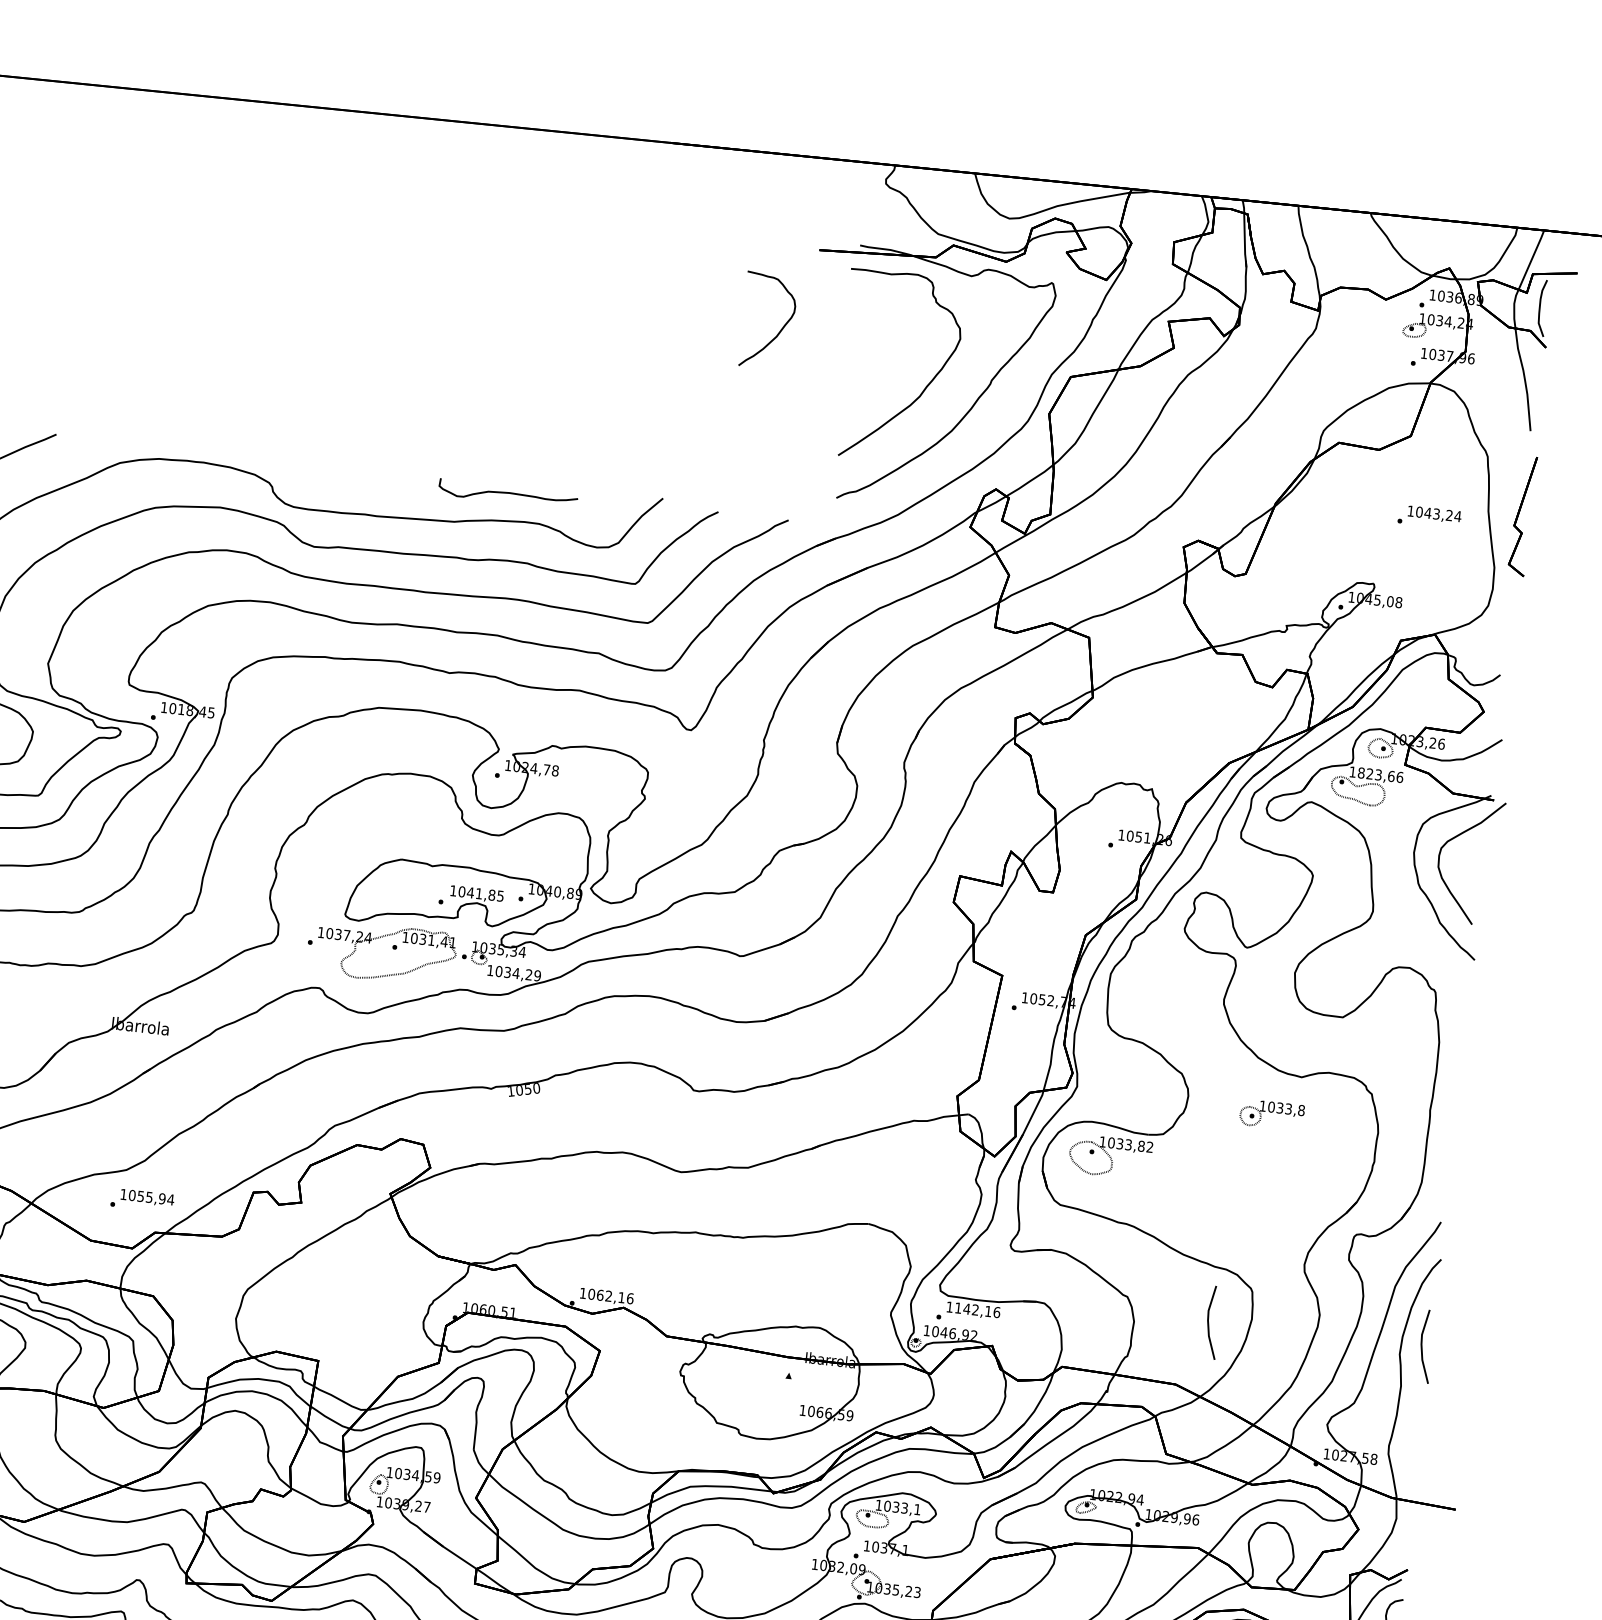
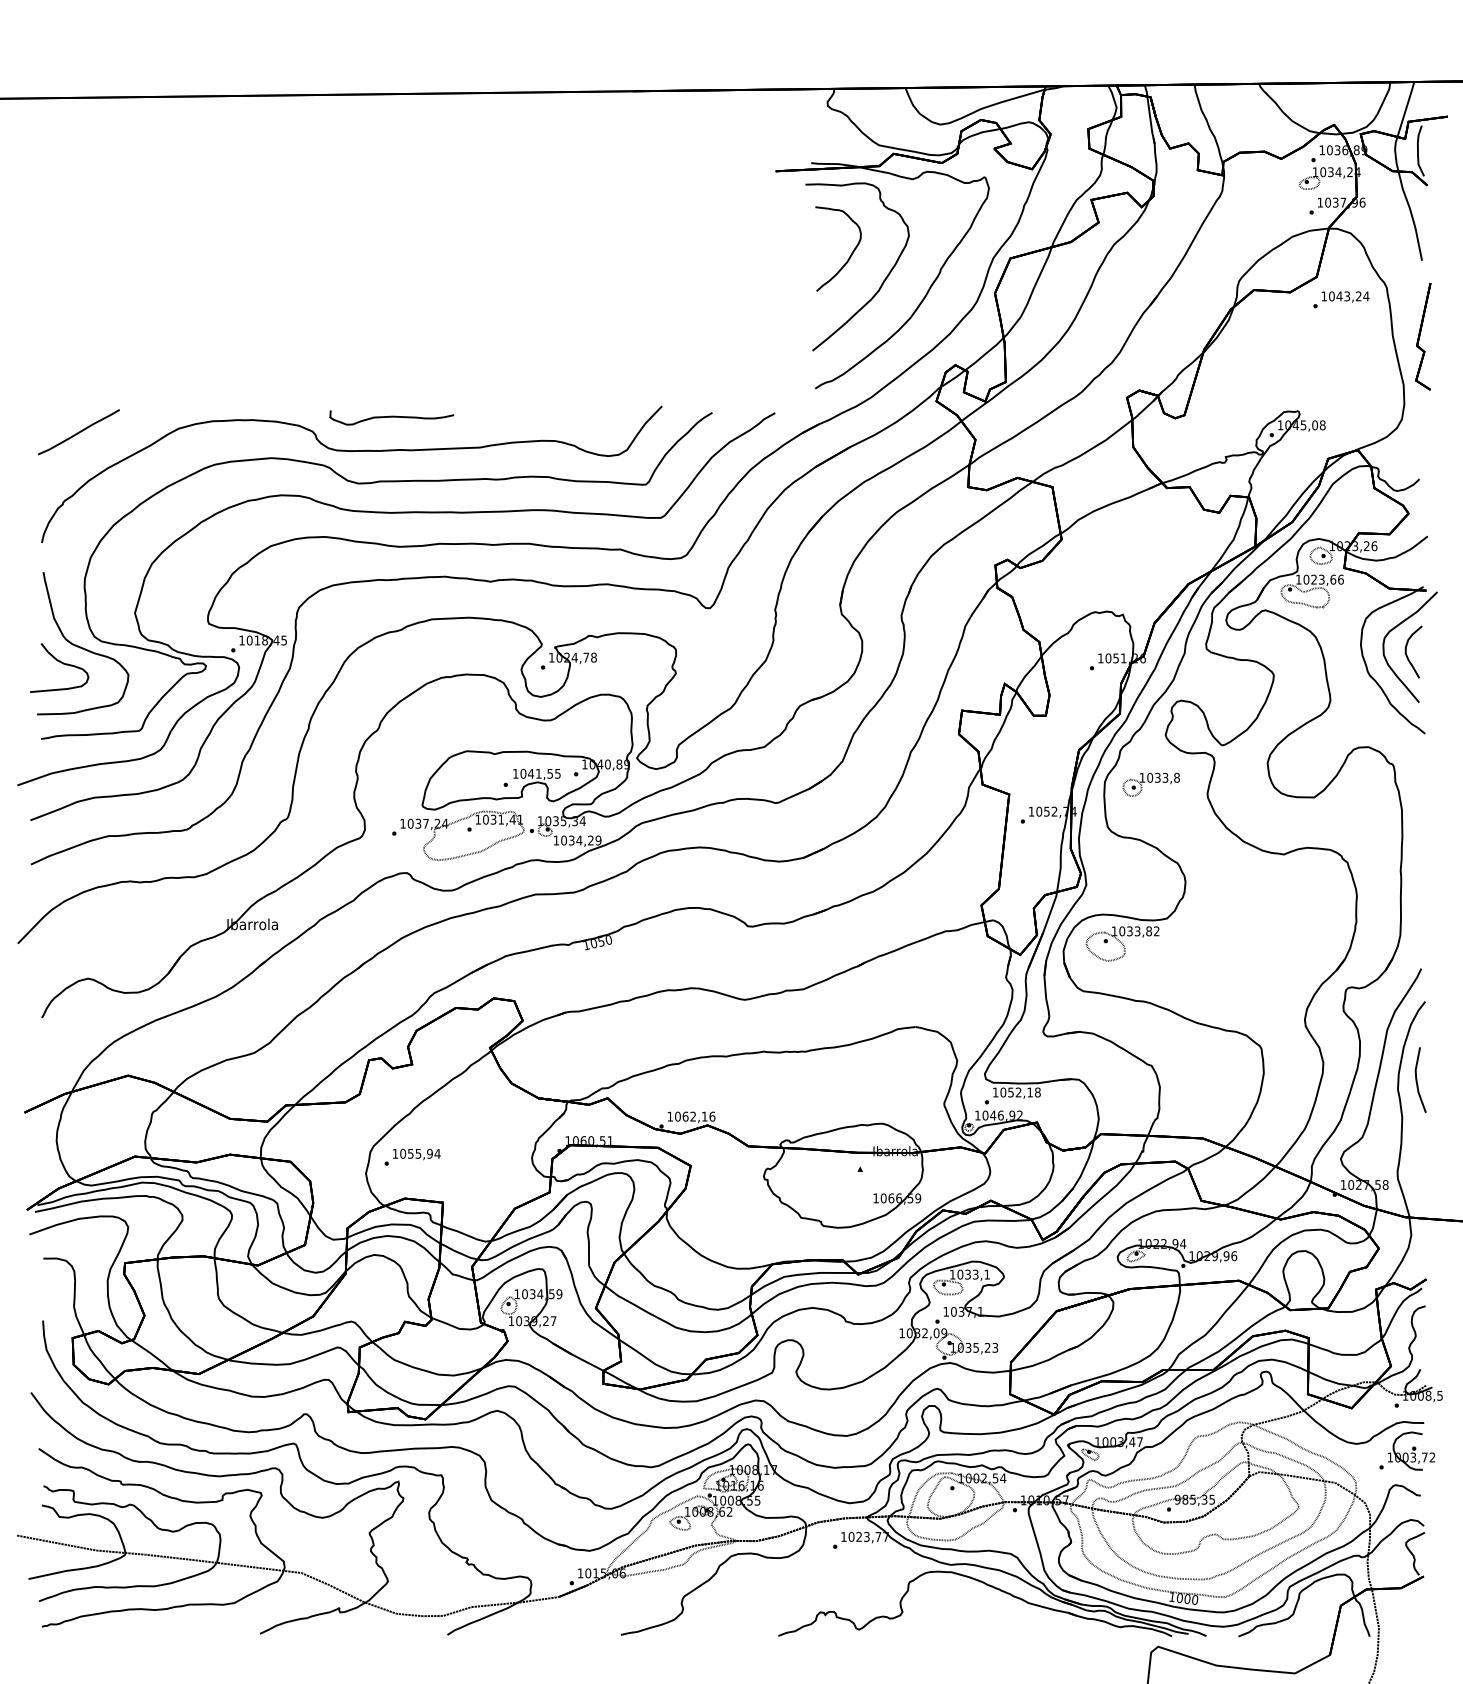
curve: (781, 328) -> (850, 254), moved
curve: (507, 493) -> (391, 417), moved
text: (1429, 516) -> (1341, 299), moved
text: (1361, 772) -> (1306, 579), 1823,66 -> 1023,66
curve: (1464, 869) -> (1407, 654), added
text: (492, 894) -> (550, 773), 1041,85 -> 1041,55
part: (1271, 1114) -> (1150, 784), moved
text: (142, 1199) -> (412, 1156), moved
text: (977, 1310) -> (1020, 1092), 1142,16 -> 1052,18
line: (1209, 1321) -> (1226, 1079), removed

